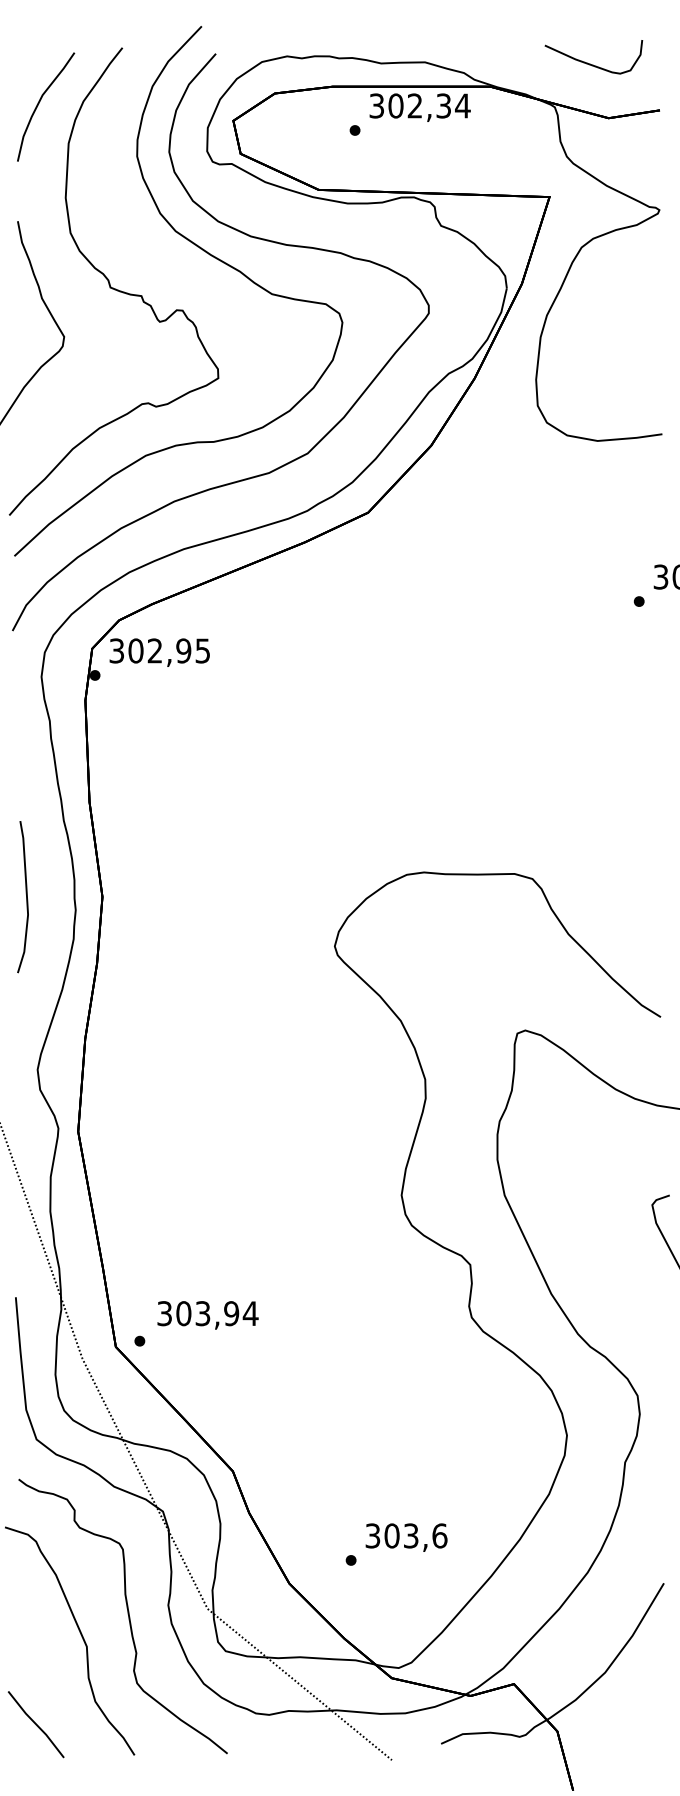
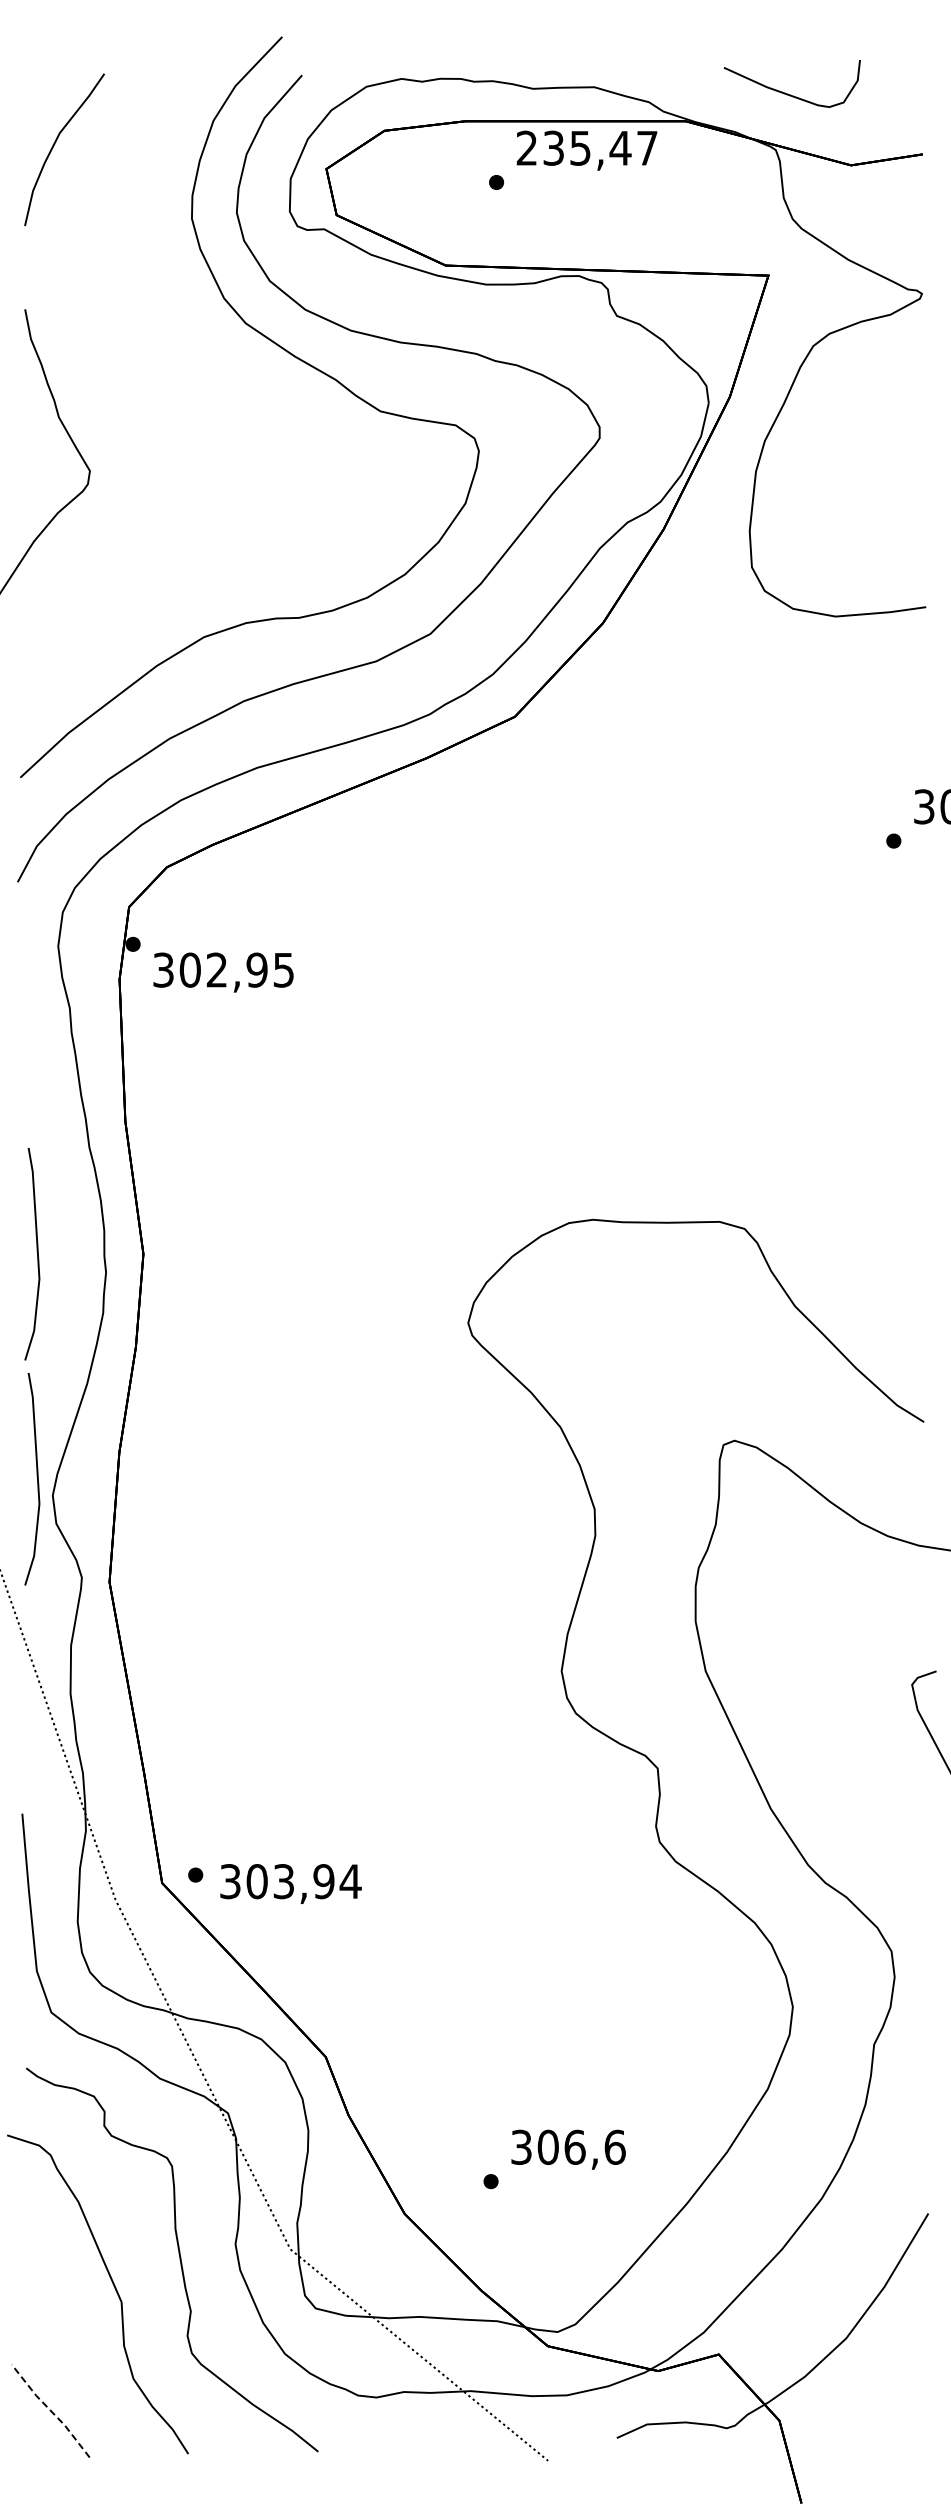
curve: (591, 63) -> (788, 93), moved
text: (420, 105) -> (587, 147), 302,34 -> 235,47
curve: (109, 281) -> (153, 393), removed
text: (159, 652) -> (223, 972), moved
curve: (25, 1056) -> (36, 1476), added
text: (207, 1315) -> (290, 1883), moved
text: (410, 1535) -> (574, 2146), 303,6 -> 306,6
line: (35, 1724) -> (50, 2410), solid -> dashed

